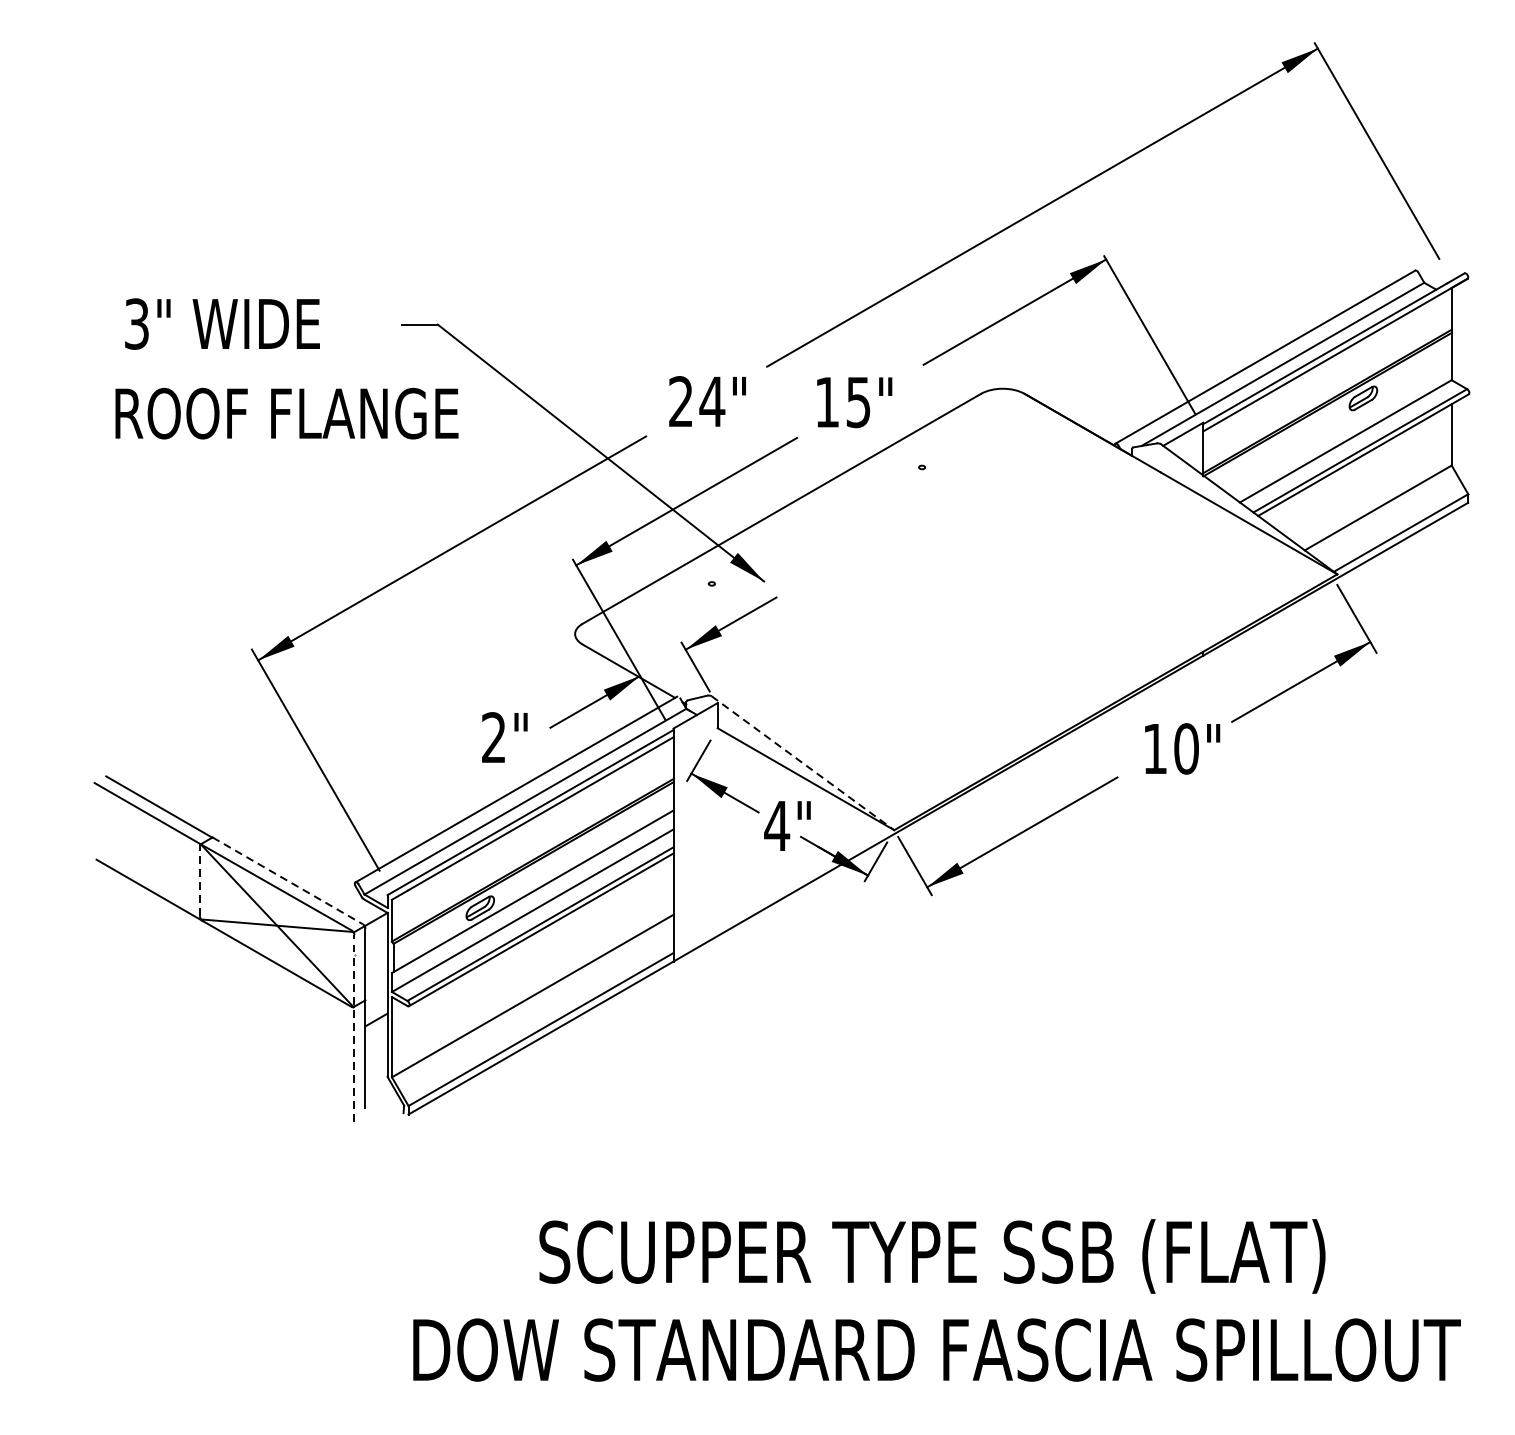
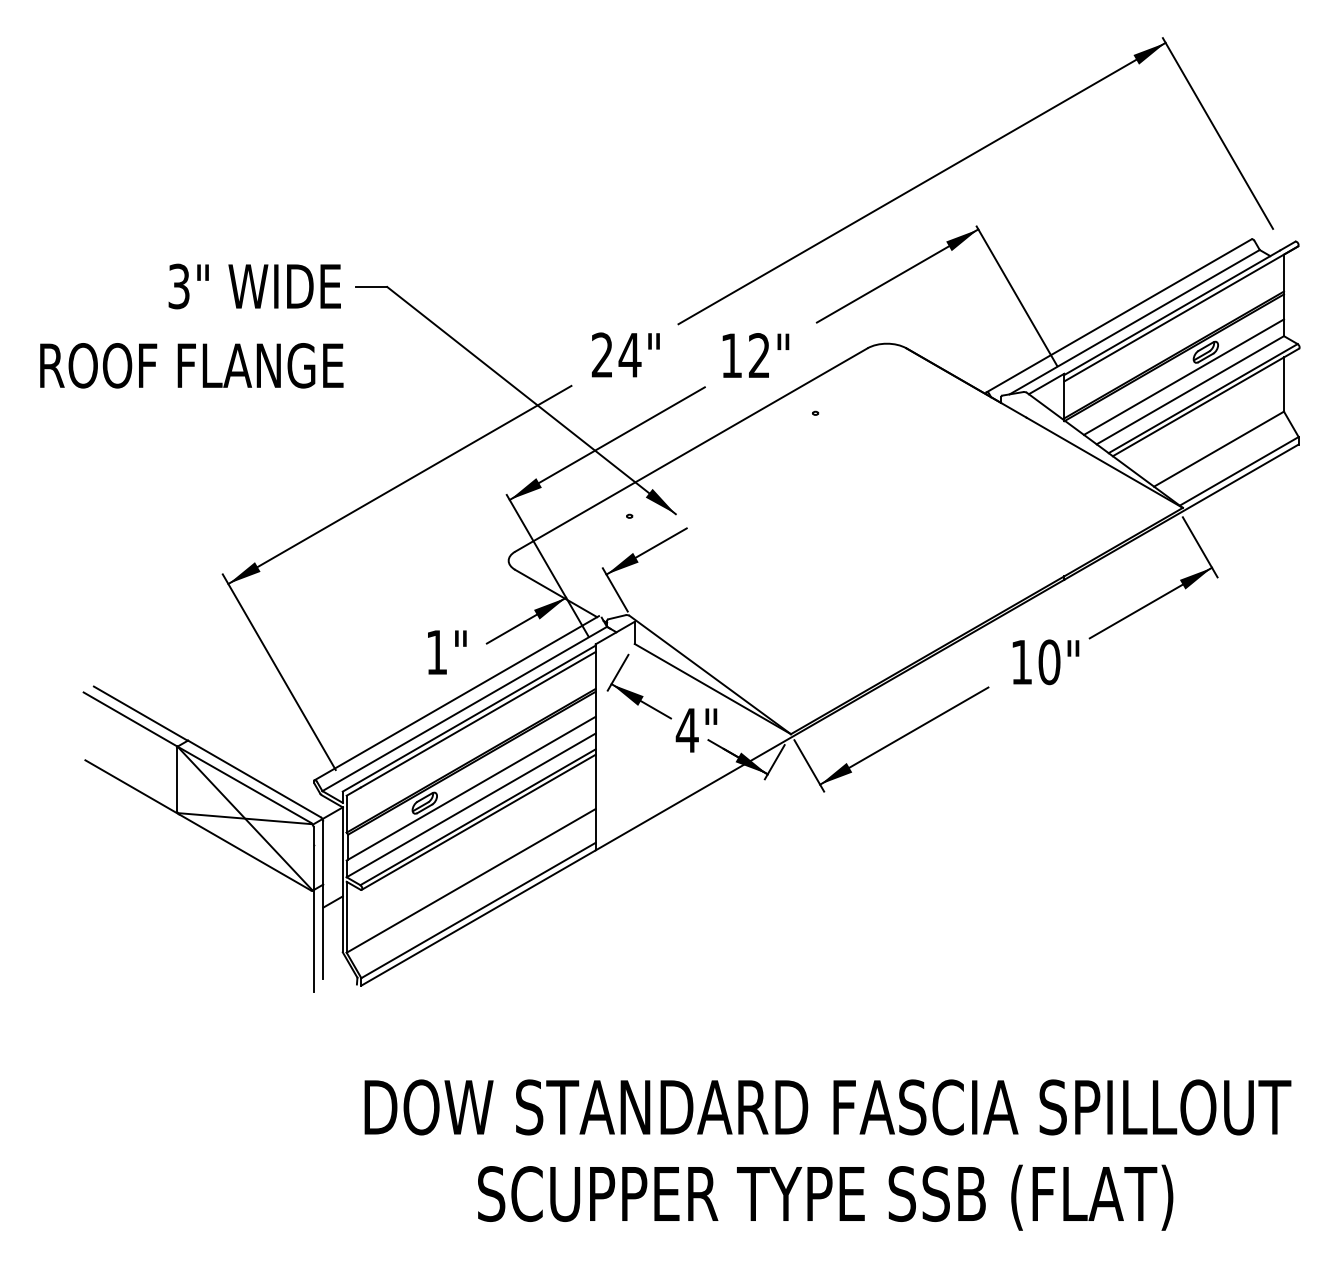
text: (222, 324) -> (254, 286), moved
text: (857, 402) -> (758, 355), 15" -> 12"
text: (286, 413) -> (191, 365), moved
line: (1338, 425) -> (1183, 376), added
text: (493, 736) -> (436, 651), 2" -> 1"
line: (803, 763) -> (710, 675), dashed -> solid
line: (287, 880) -> (254, 778), dashed -> solid
line: (199, 881) -> (176, 779), dashed -> solid
line: (354, 1028) -> (313, 909), dashed -> solid
text: (935, 1256) -> (827, 1111), SCUPPER TYPE SSB (FLAT) -> DOW STANDARD FASCIA SPILLOUT
text: (936, 1354) -> (828, 1197), DOW STANDARD FASCIA SPILLOUT -> SCUPPER TYPE SSB (FLAT)

